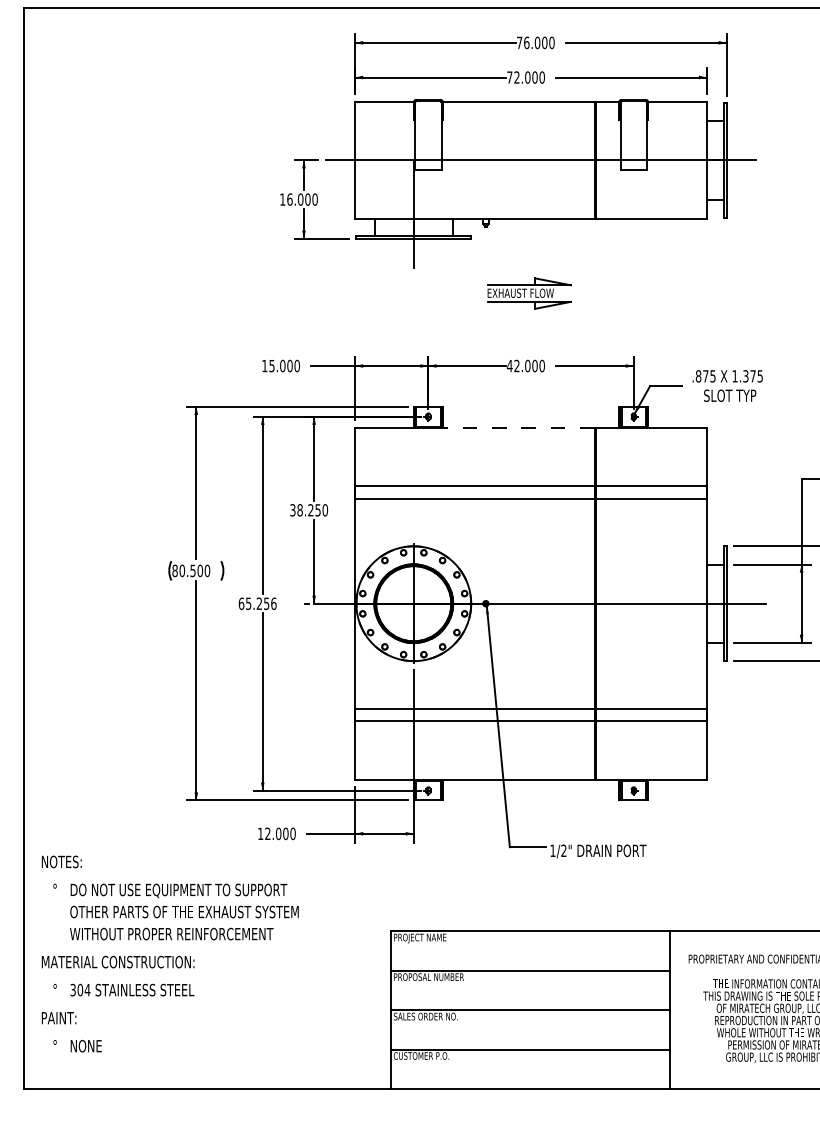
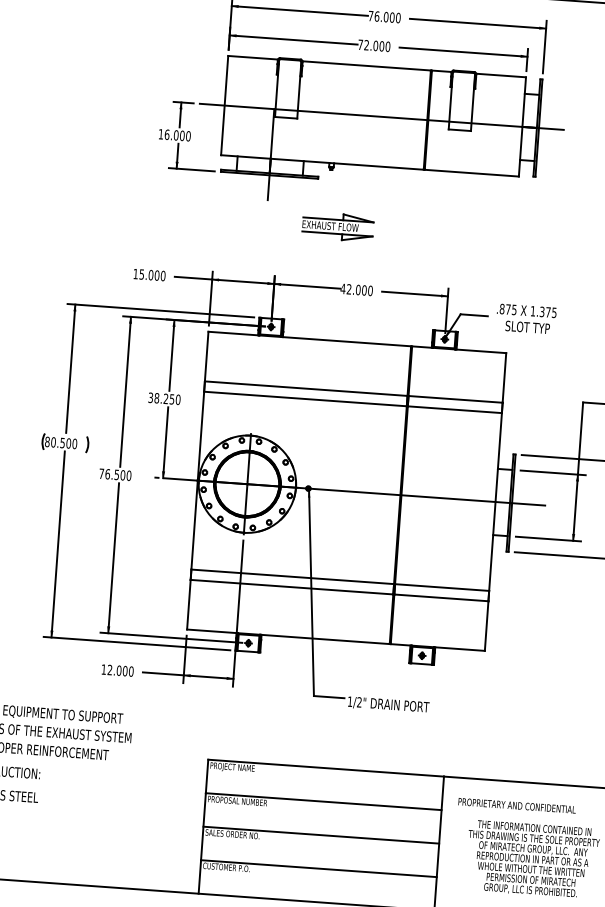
part: (529, 293) -> (337, 226), moved
line: (518, 427) -> (346, 341), dashed -> solid
text: (257, 603) -> (115, 474), 65.256 -> 76.500

